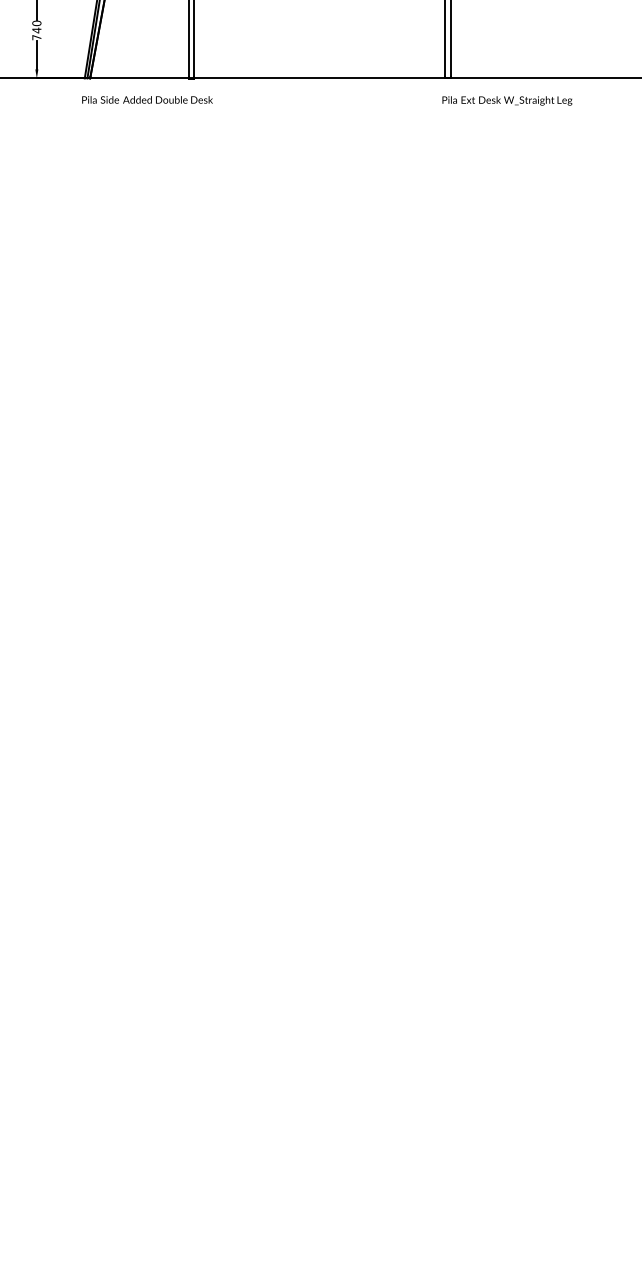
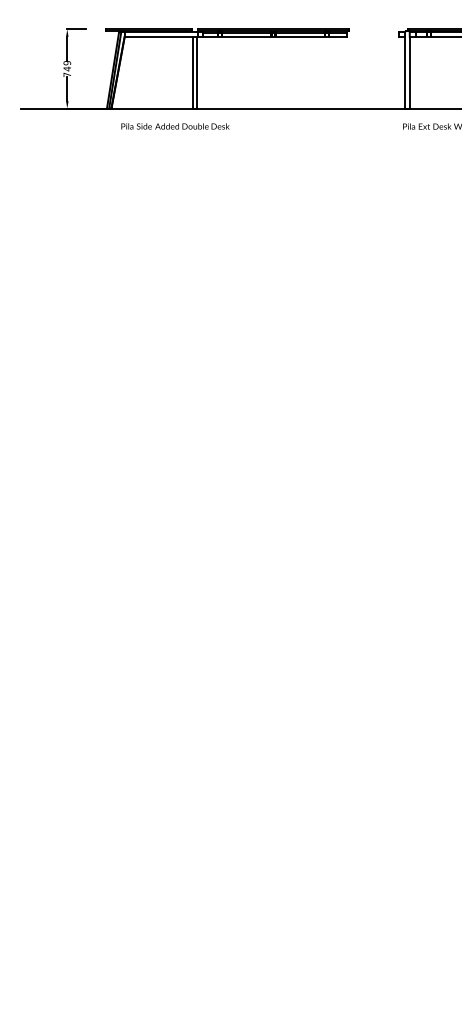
text: (36, 23) -> (67, 63), 740 -> 749
text: (147, 99) -> (175, 126), moved

